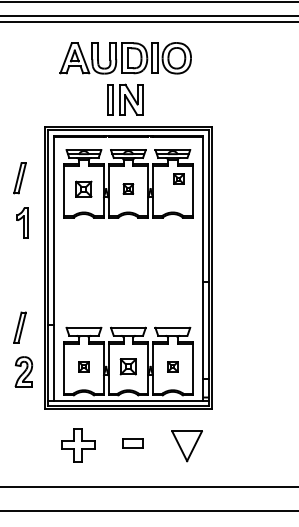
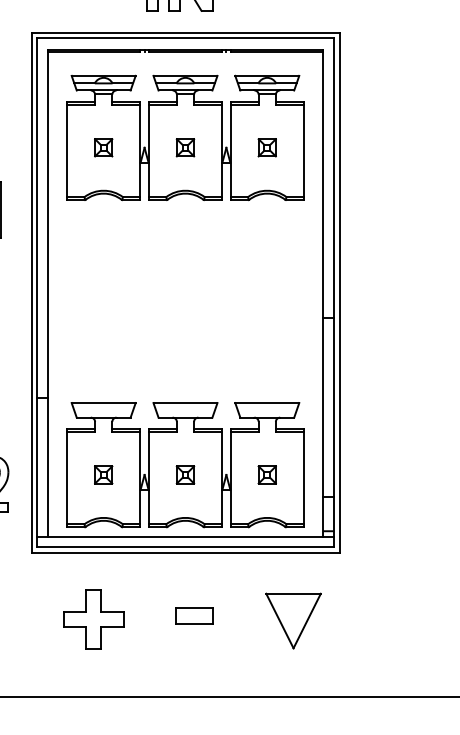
part: (178, 178) -> (266, 146), moved
part: (83, 188) -> (102, 146), size x0.62
part: (128, 366) -> (185, 474), size x0.62

